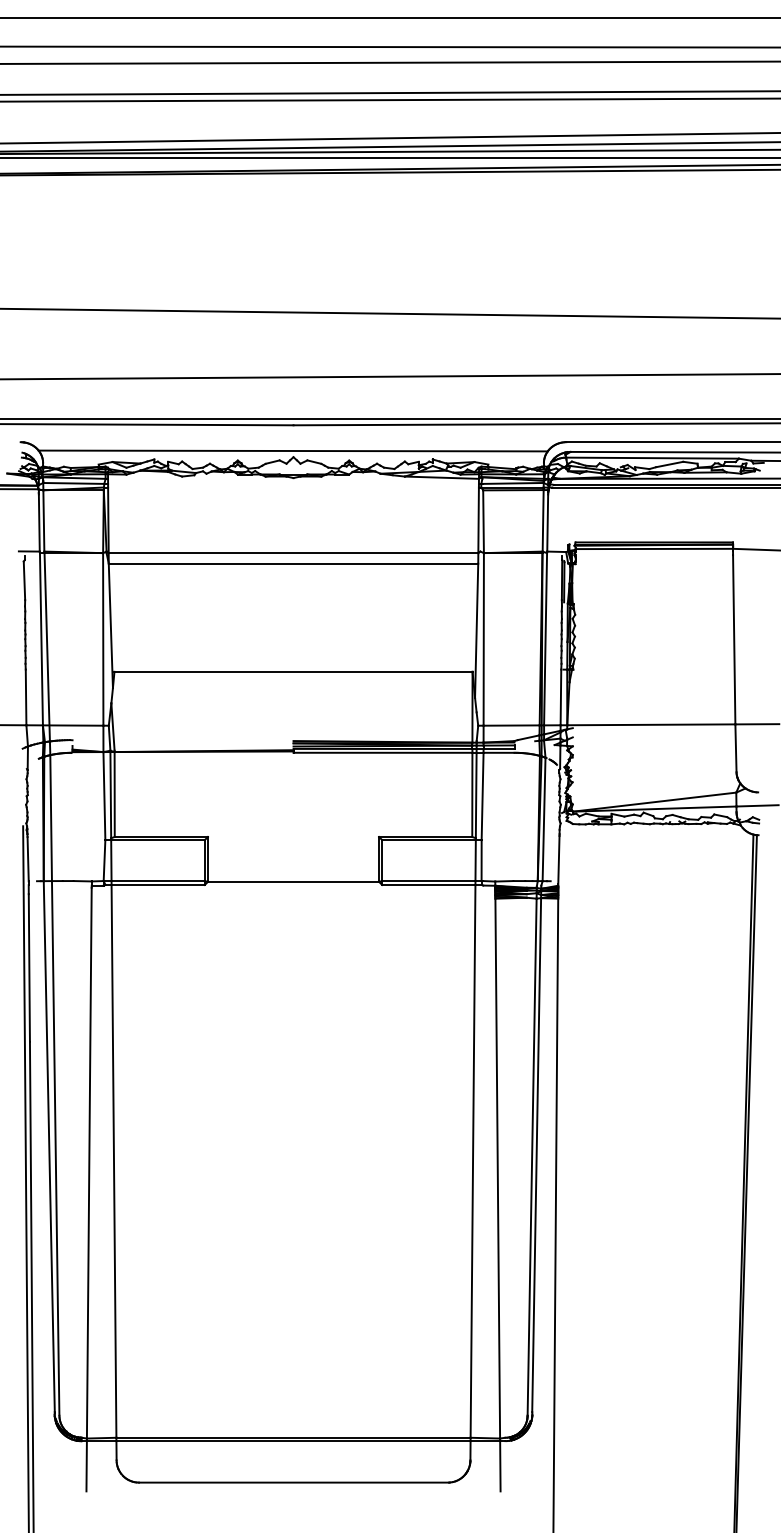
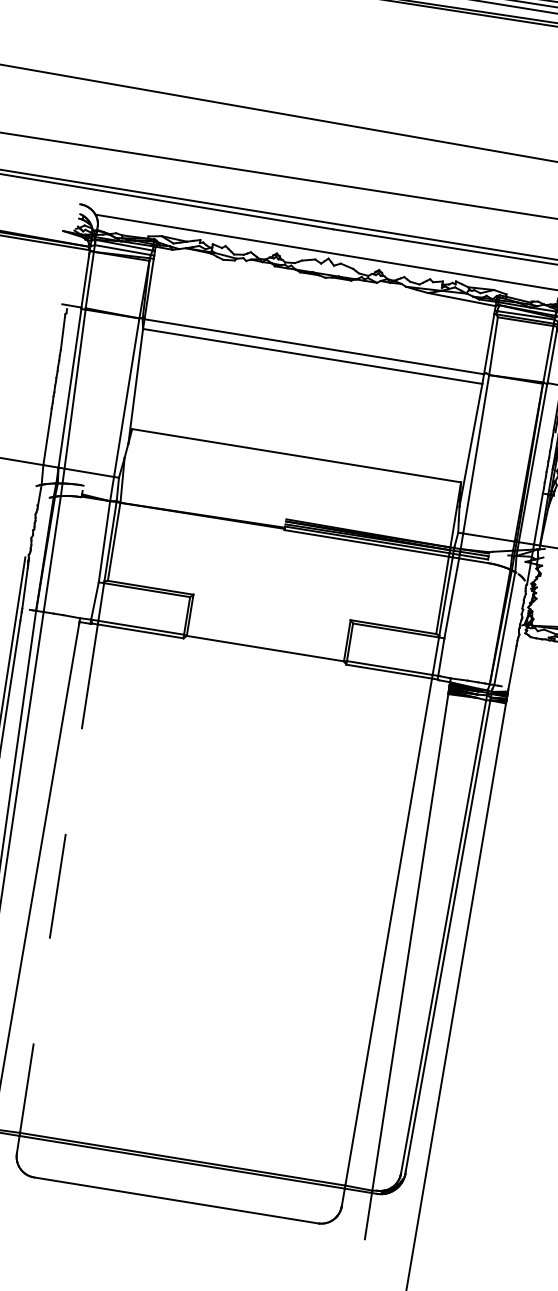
line: (114, 1161) -> (59, 878), solid -> dashed

